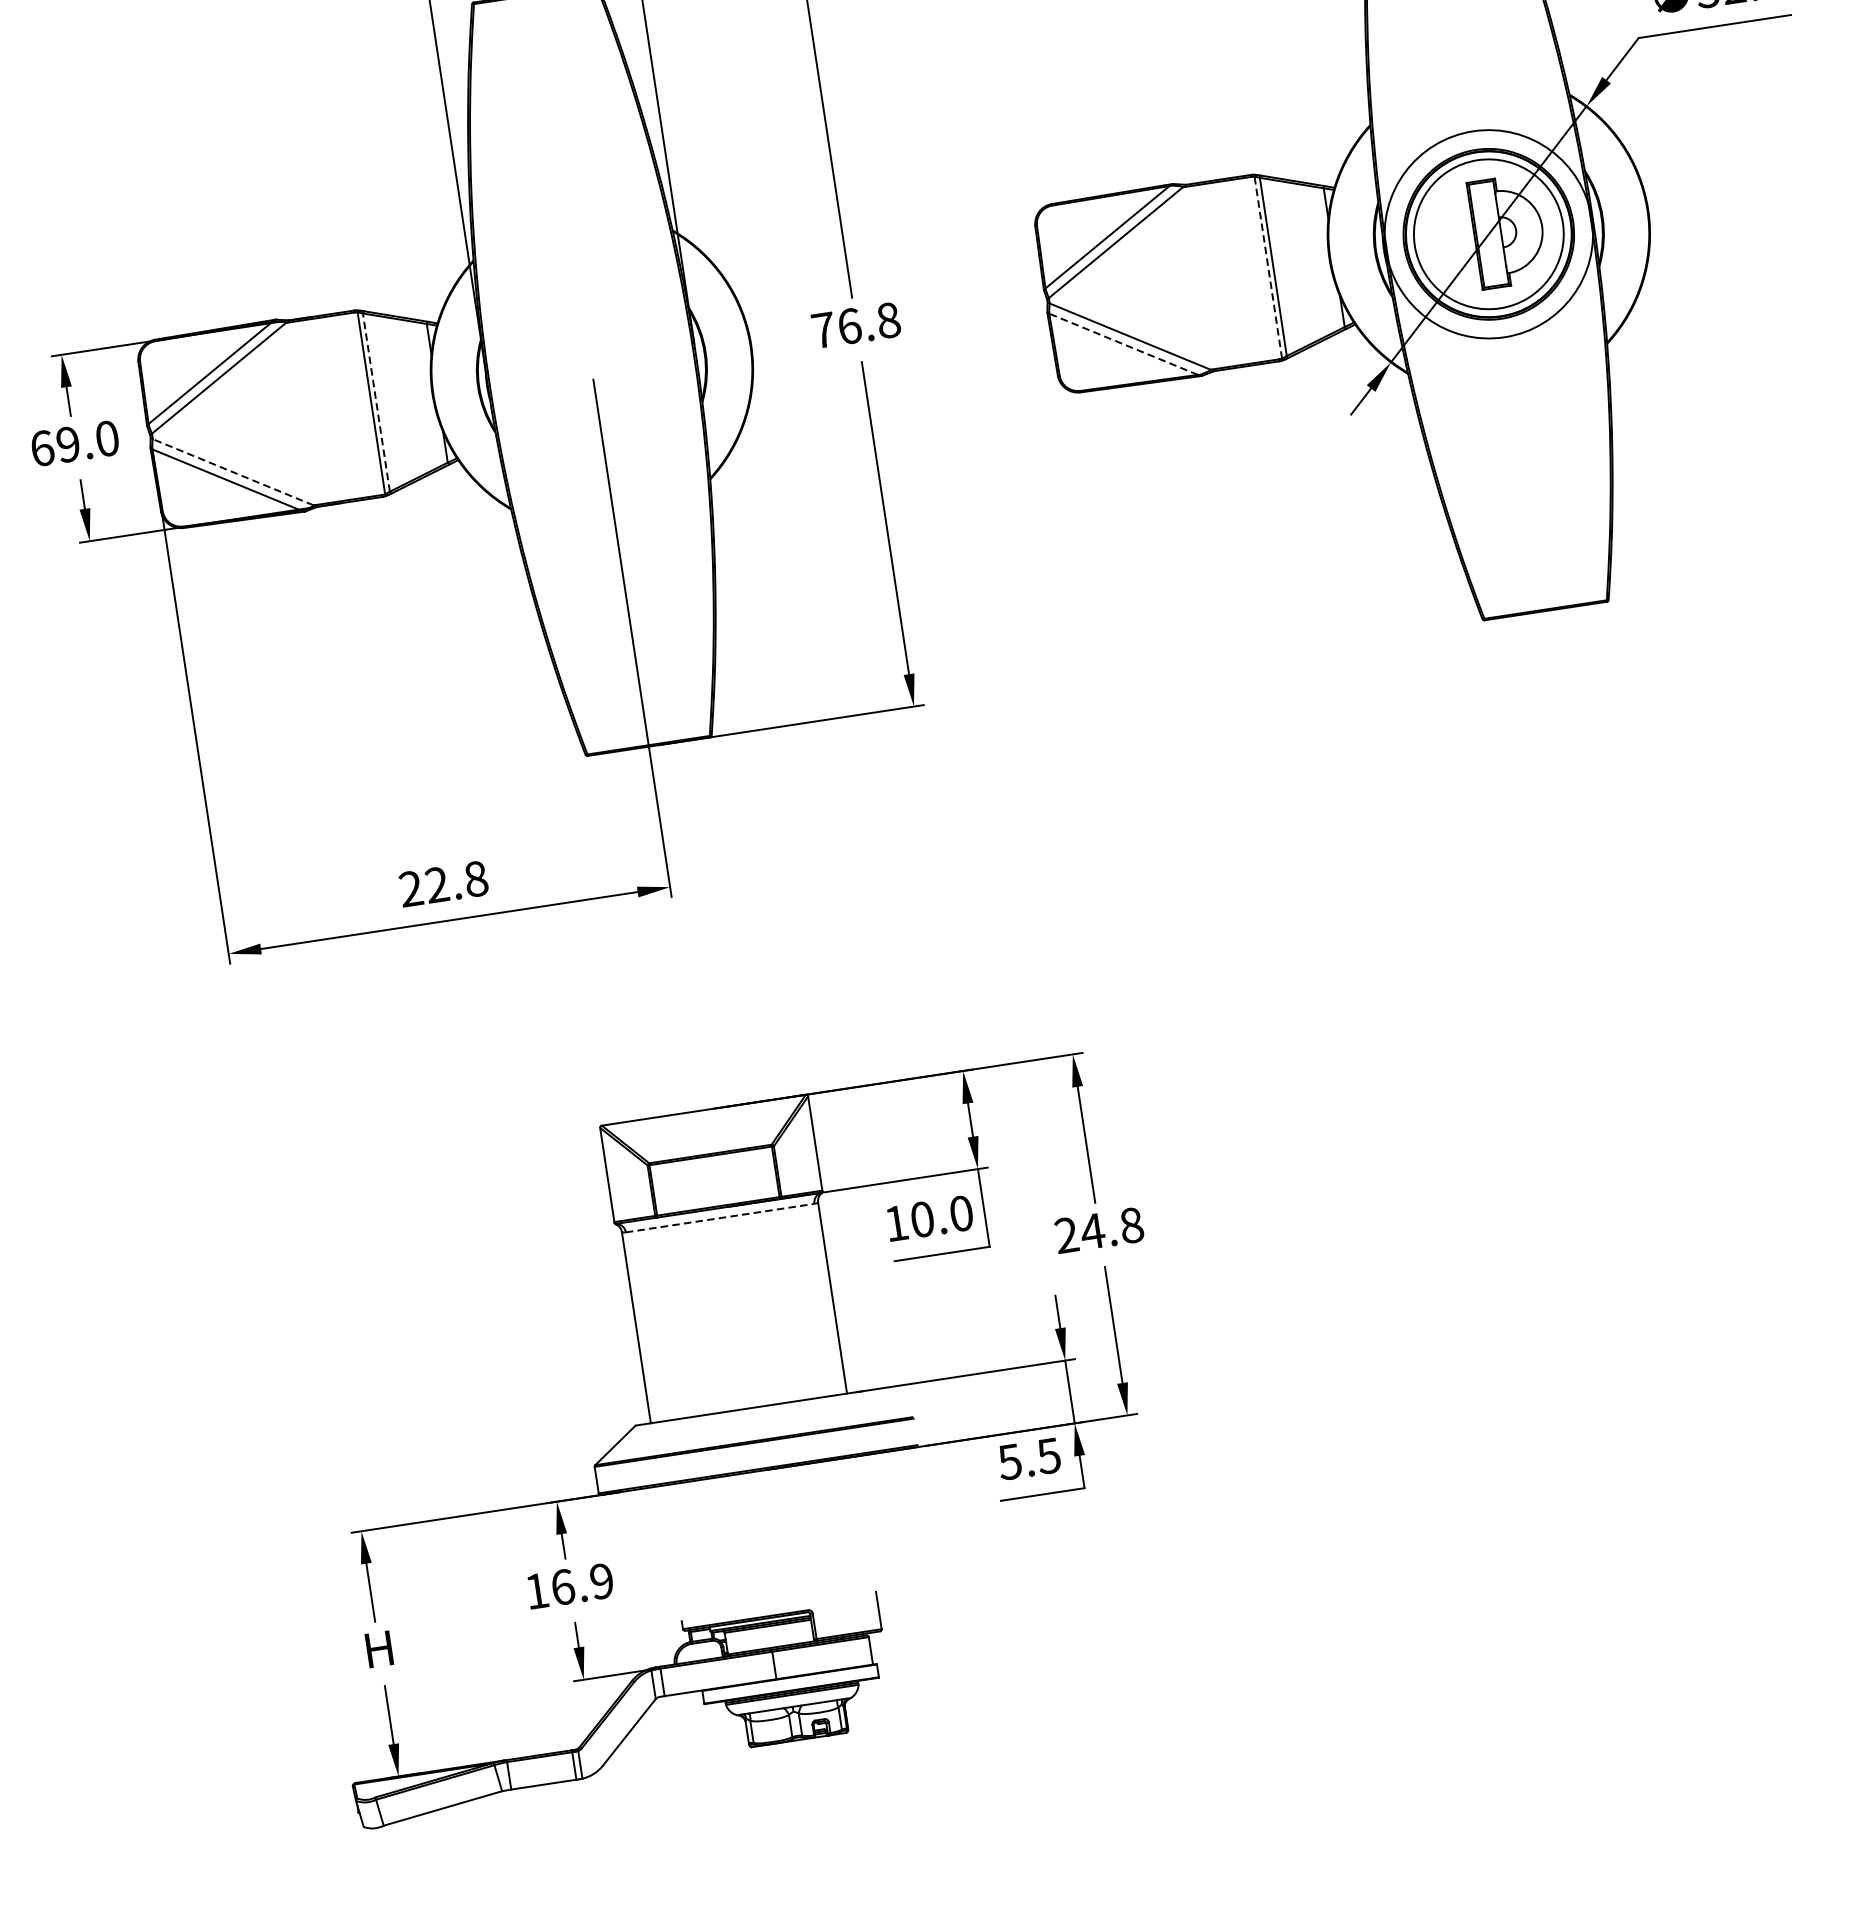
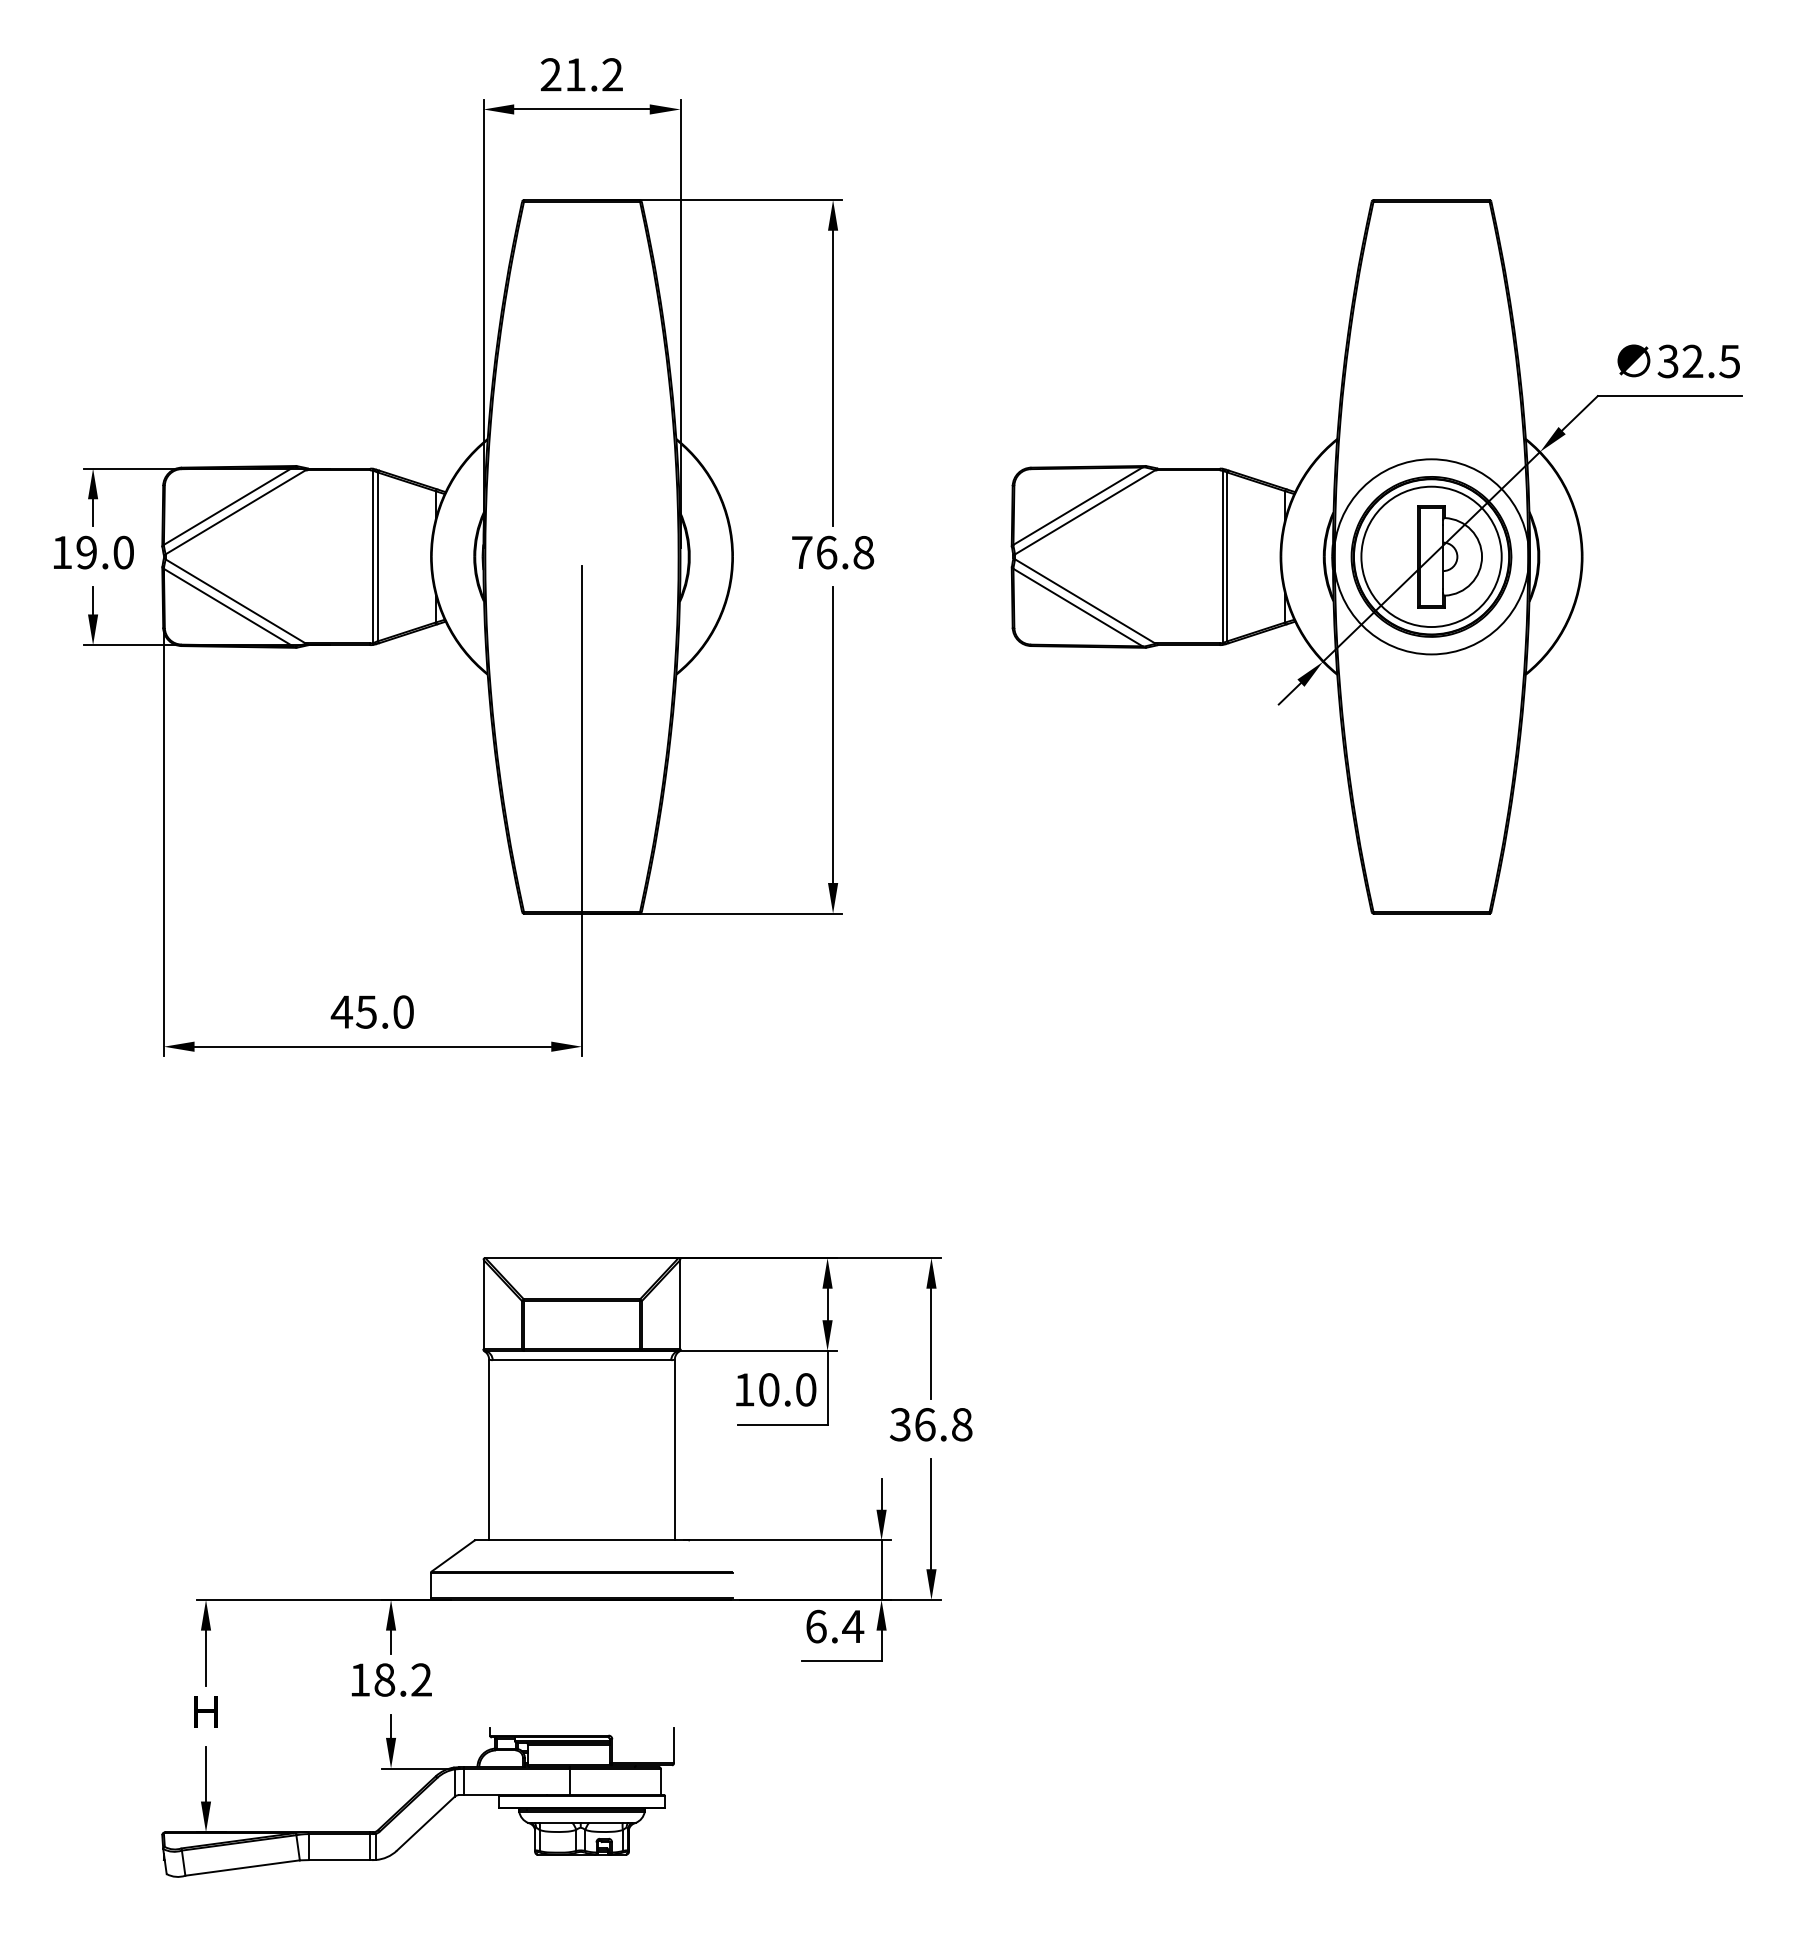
line: (1268, 267) -> (1222, 556), dashed -> solid
line: (1123, 344) -> (1077, 607), dashed -> solid
line: (375, 402) -> (377, 556), dashed -> solid
text: (42, 448) -> (62, 552), 69.0 -> 19.0
line: (233, 472) -> (235, 601), dashed -> solid
text: (442, 883) -> (371, 1011), 22.8 -> 45.0
line: (720, 1218) -> (582, 1360), dashed -> solid
text: (1080, 1233) -> (913, 1424), 24.8 -> 36.8
text: (1029, 1458) -> (834, 1626), 5.5 -> 6.4
text: (581, 1583) -> (402, 1679), 16.9 -> 18.2

